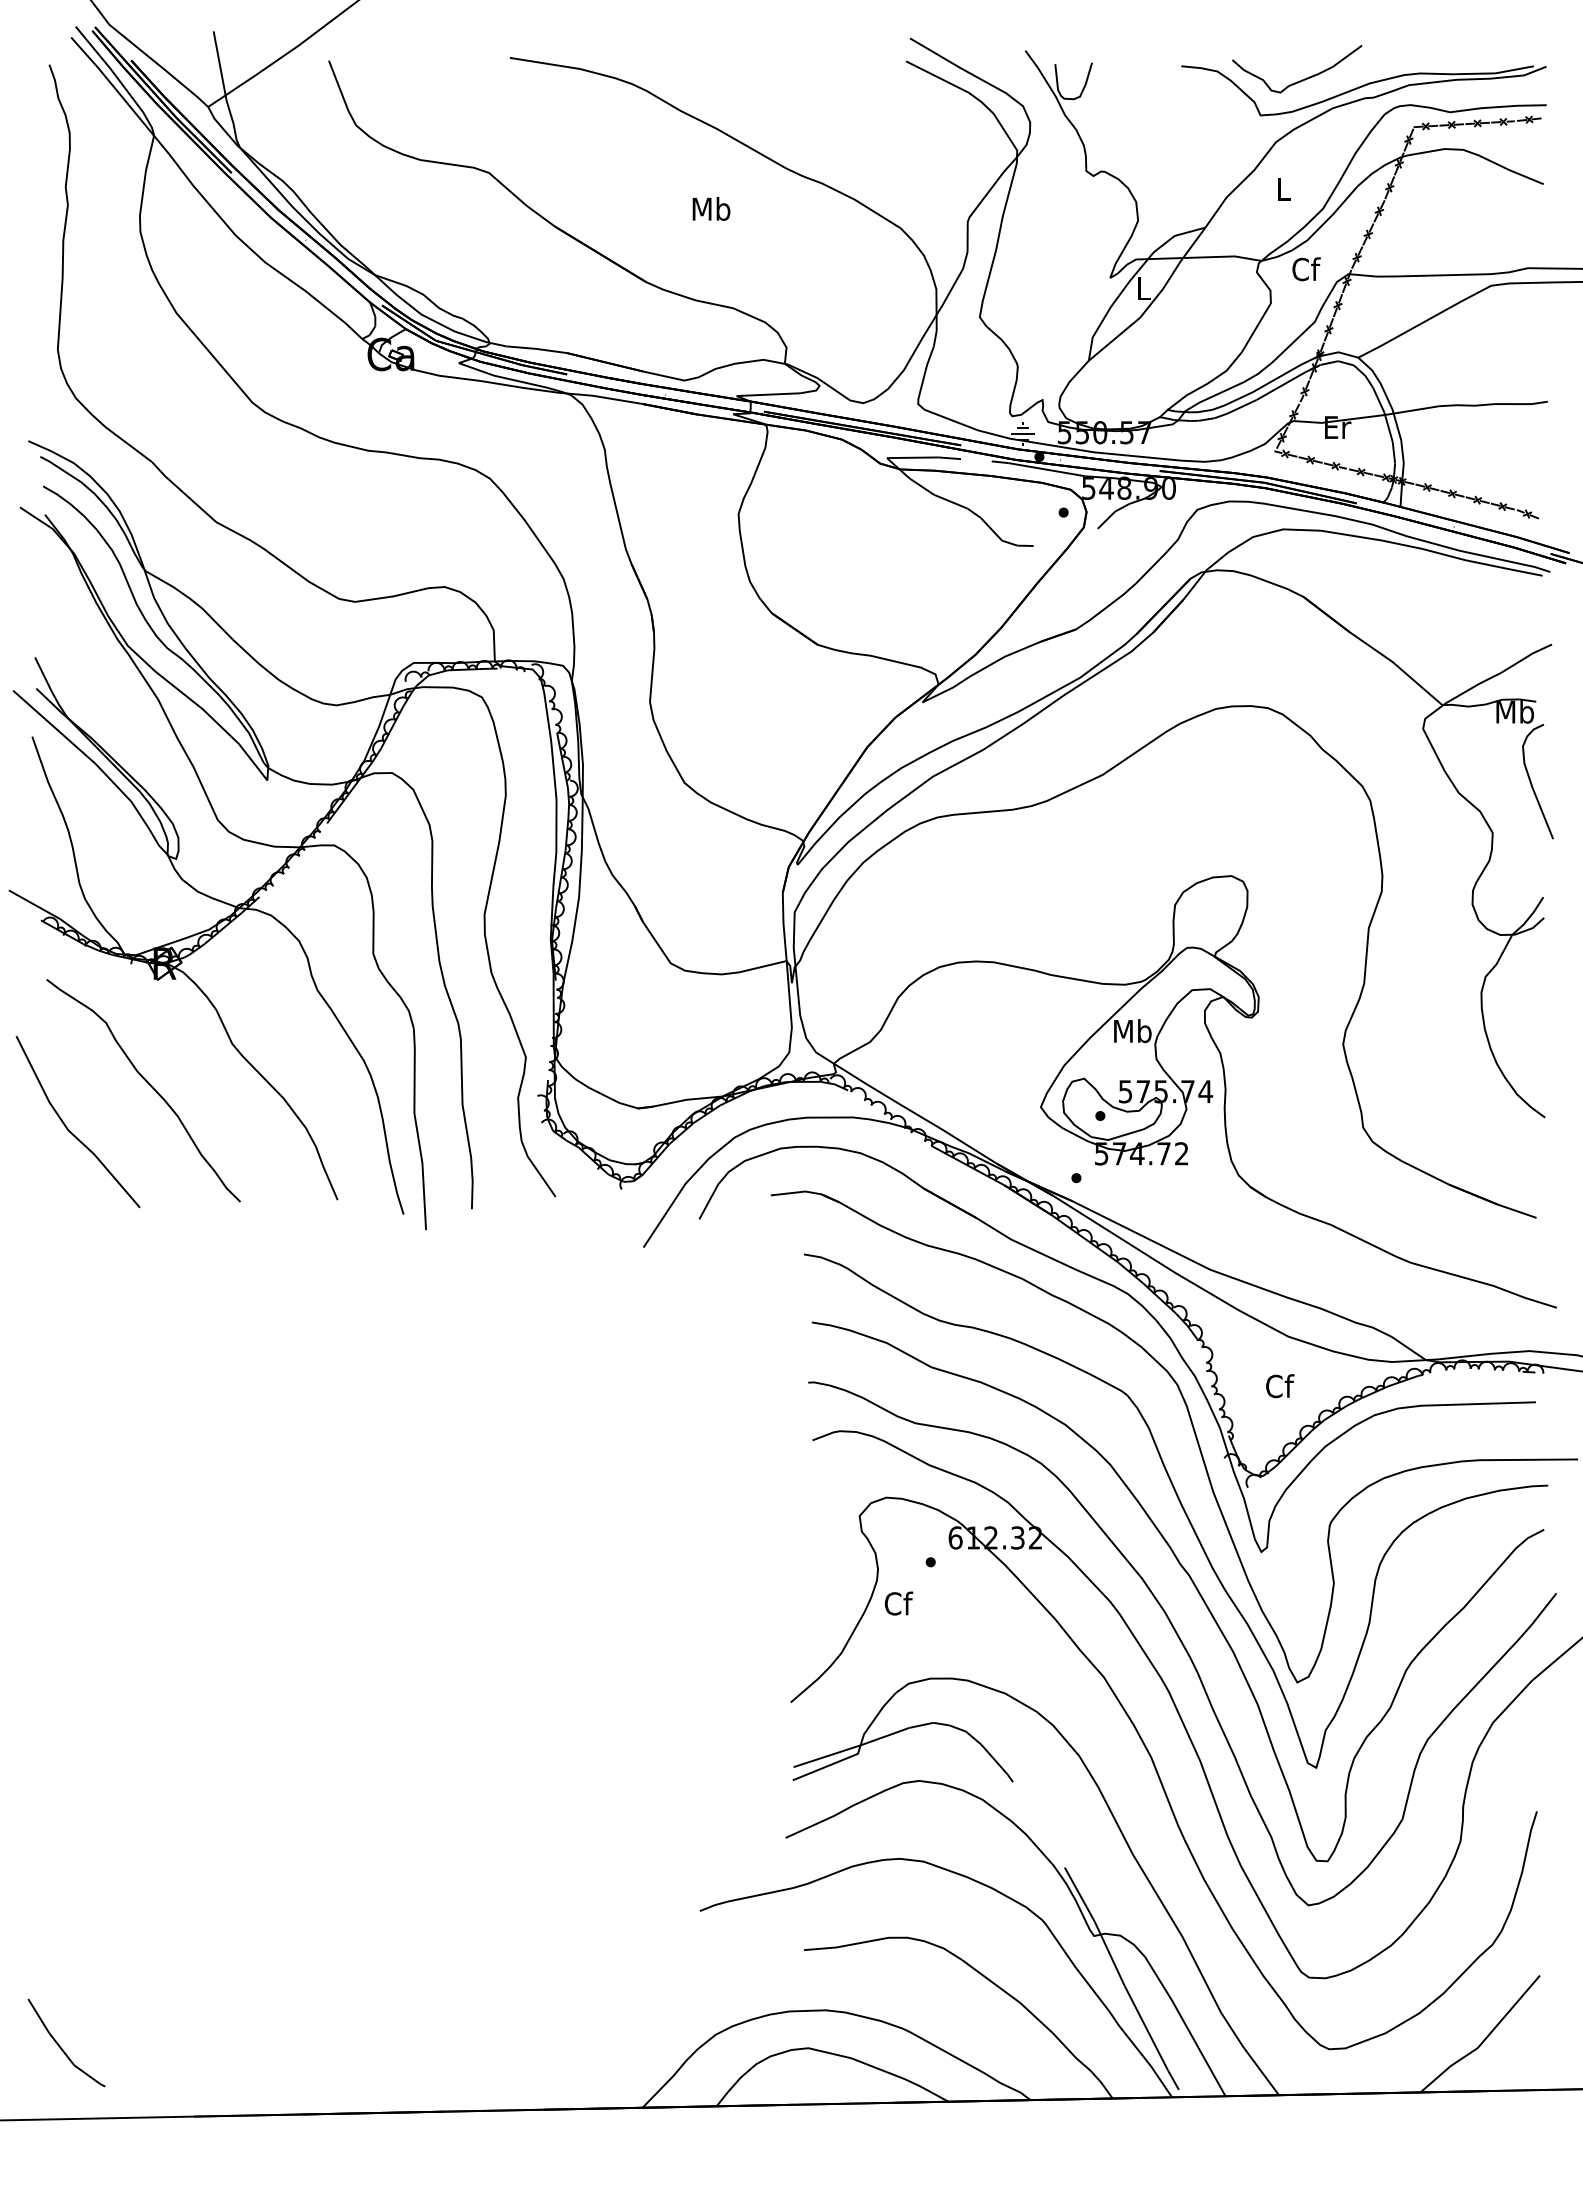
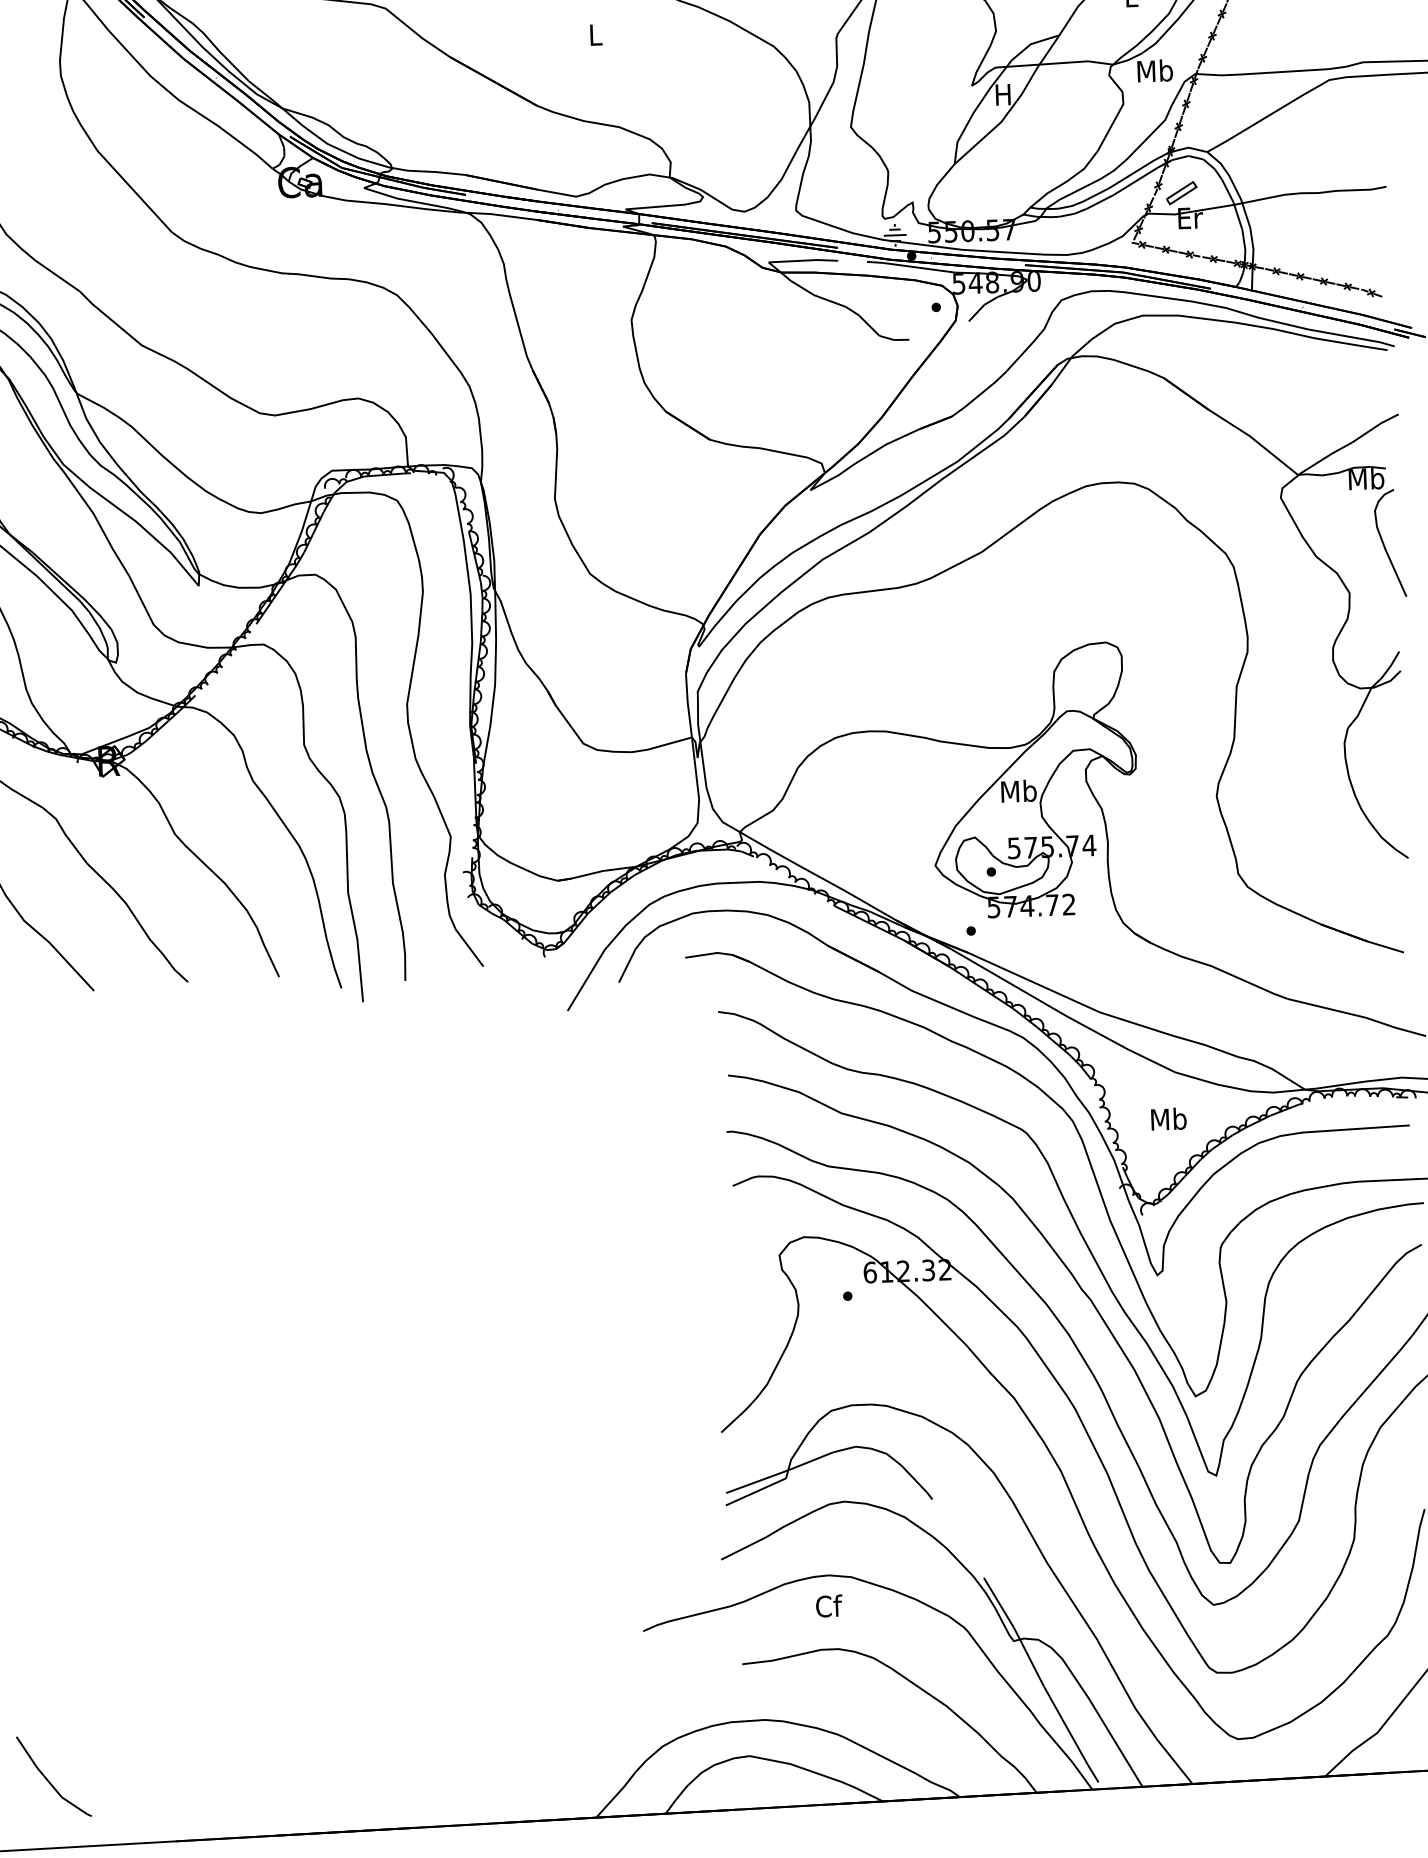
text: (711, 208) -> (595, 34), Mb -> L
text: (1305, 269) -> (1154, 71), Cf -> Mb
text: (1142, 288) -> (1002, 94), L -> H
part: (1329, 400) -> (1181, 193), added
text: (1279, 1386) -> (1168, 1119), Cf -> Mb
text: (899, 1603) -> (829, 1606), moved

